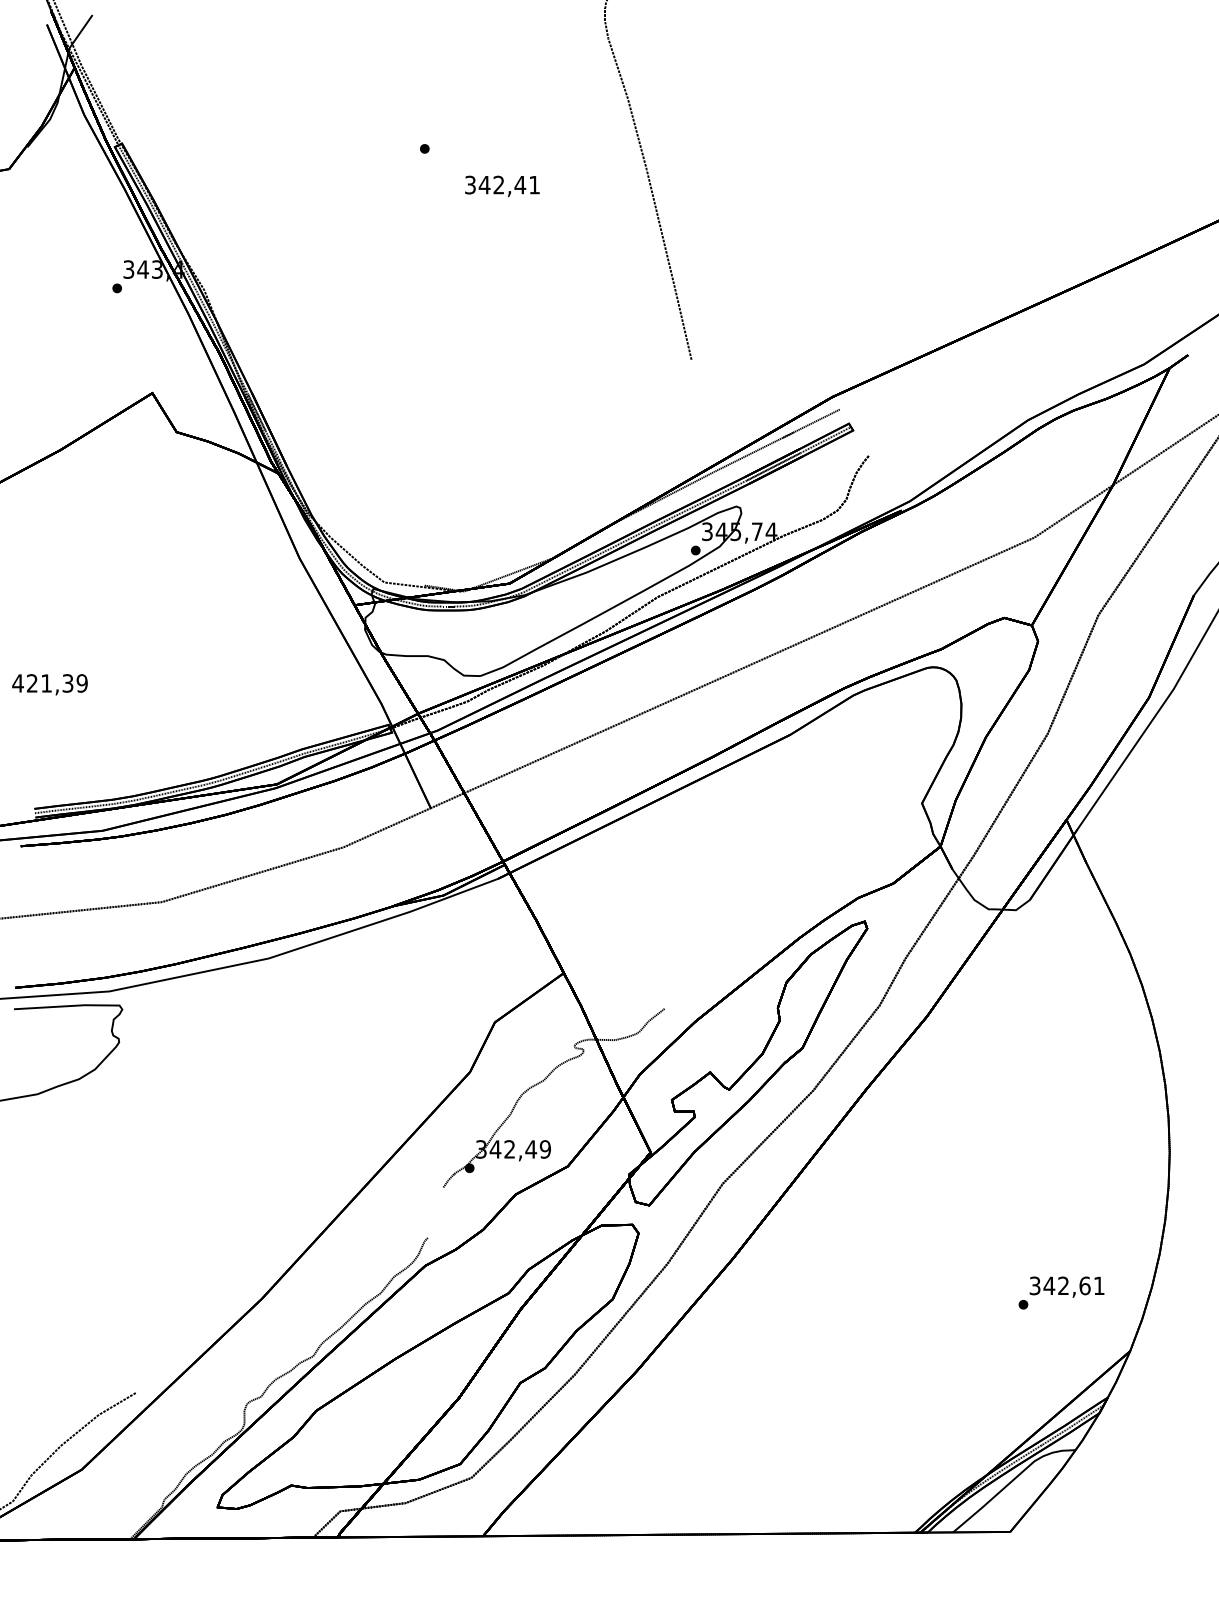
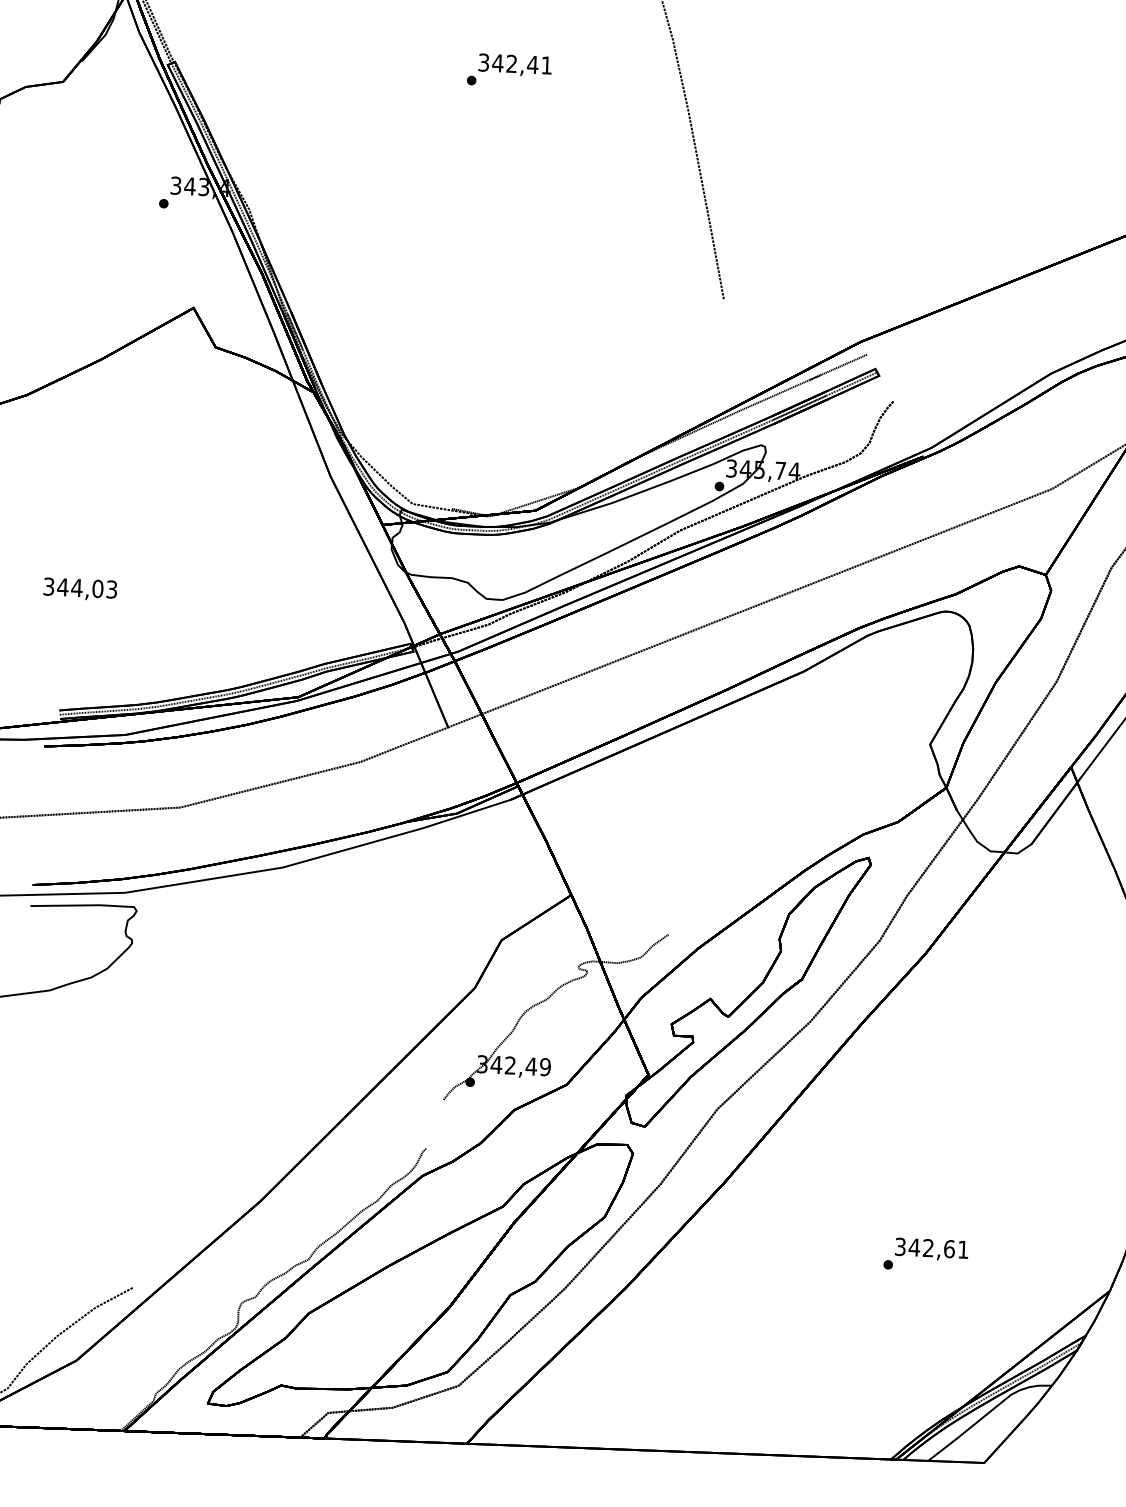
text: (502, 185) -> (515, 64), moved
text: (49, 683) -> (79, 588), 421,39 -> 344,03
text: (1061, 1292) -> (926, 1254), moved

